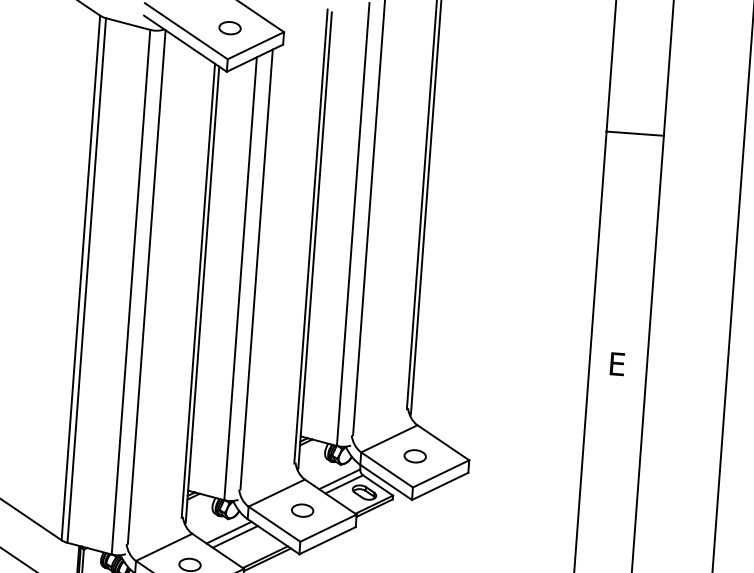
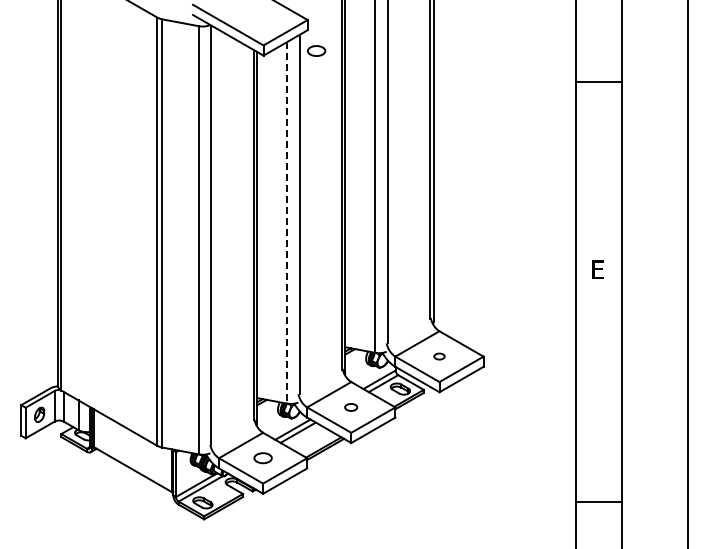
part: (229, 27) -> (316, 50), moved
line: (241, 278) -> (287, 222), solid -> dashed
part: (415, 456) -> (439, 356), size x0.6
part: (301, 510) -> (350, 407), size x0.7

